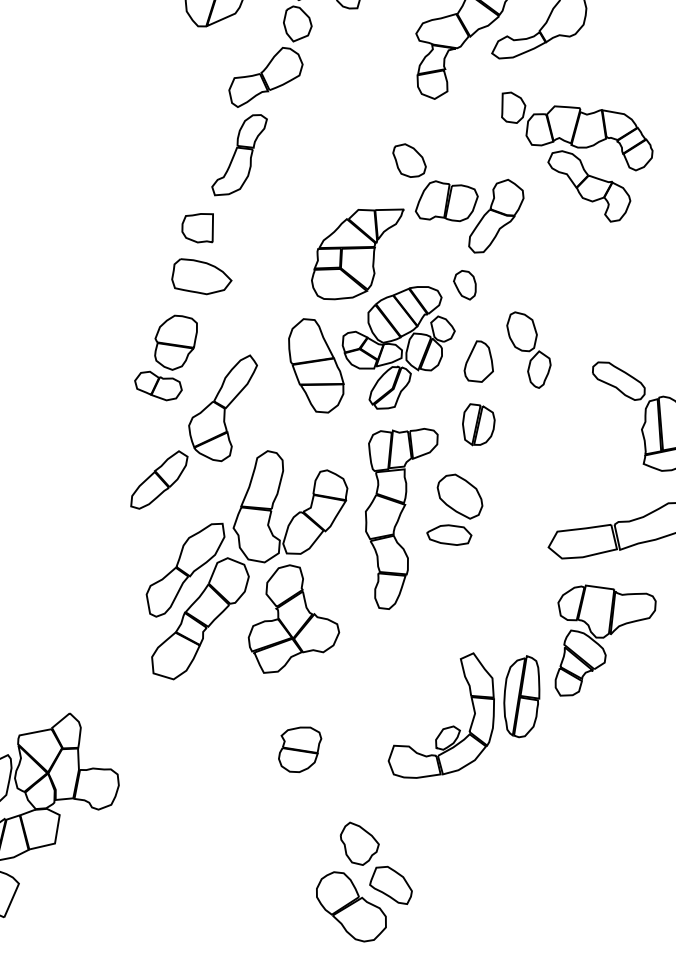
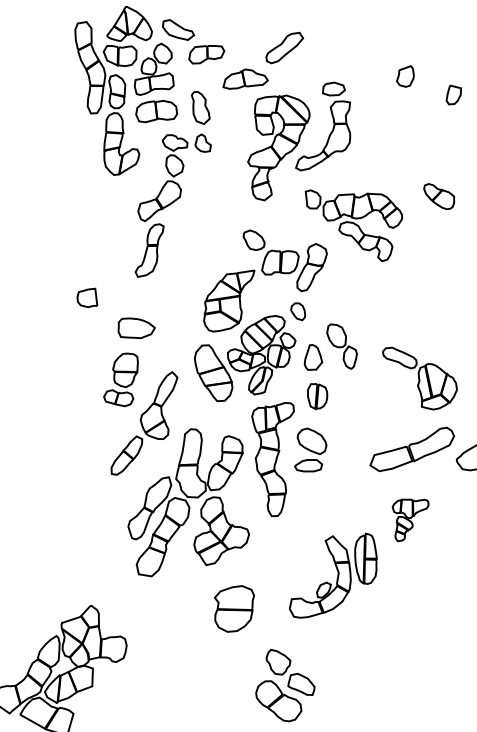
part: (198, 226) -> (87, 297), moved
part: (601, 644) -> (410, 520), size x0.6
part: (299, 750) -> (234, 609), size x1.6

